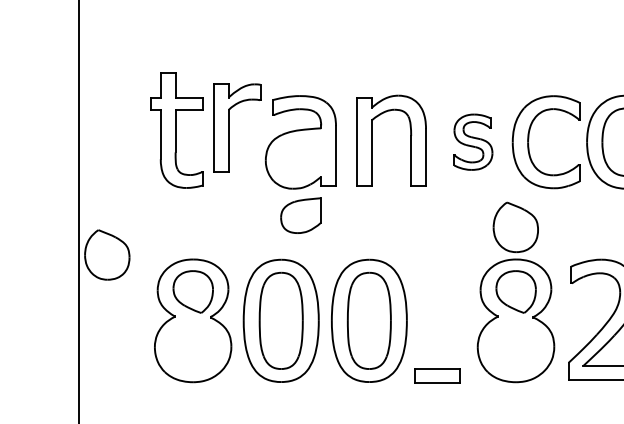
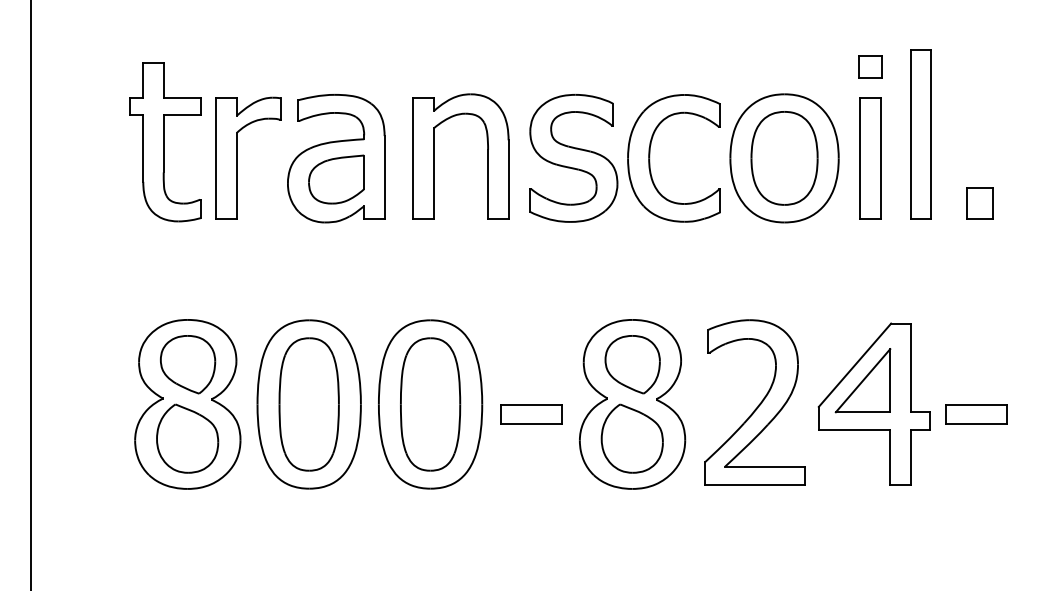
part: (229, 127) -> (237, 157), moved
part: (473, 142) -> (573, 158), size x1.67
part: (301, 215) -> (336, 179), moved
part: (515, 227) -> (631, 438), moved
part: (107, 254) -> (187, 438), moved
part: (437, 376) -> (531, 414), moved

